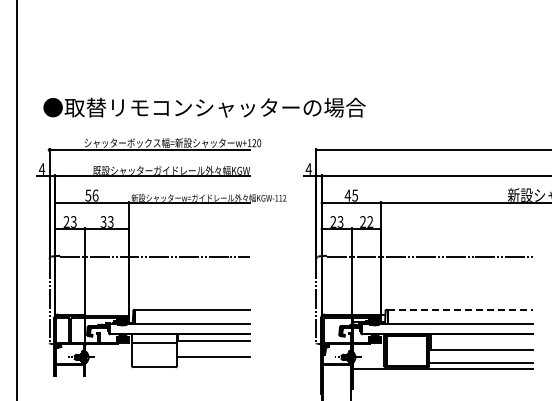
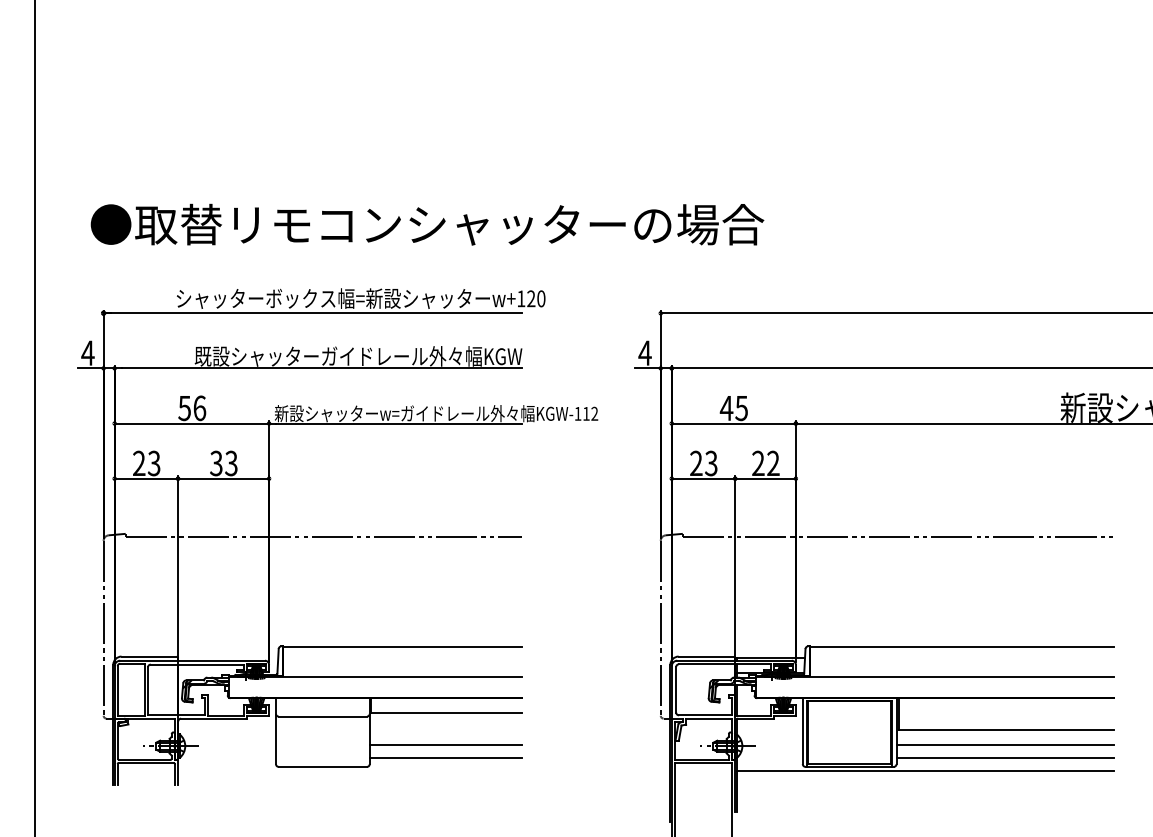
line: (460, 310) -> (961, 648), dashed -> solid
line: (481, 356) -> (1005, 744), added
line: (213, 362) -> (445, 756), added

